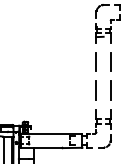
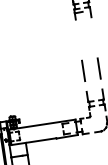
line: (95, 61) -> (77, 39), removed
line: (110, 61) -> (94, 37), removed

